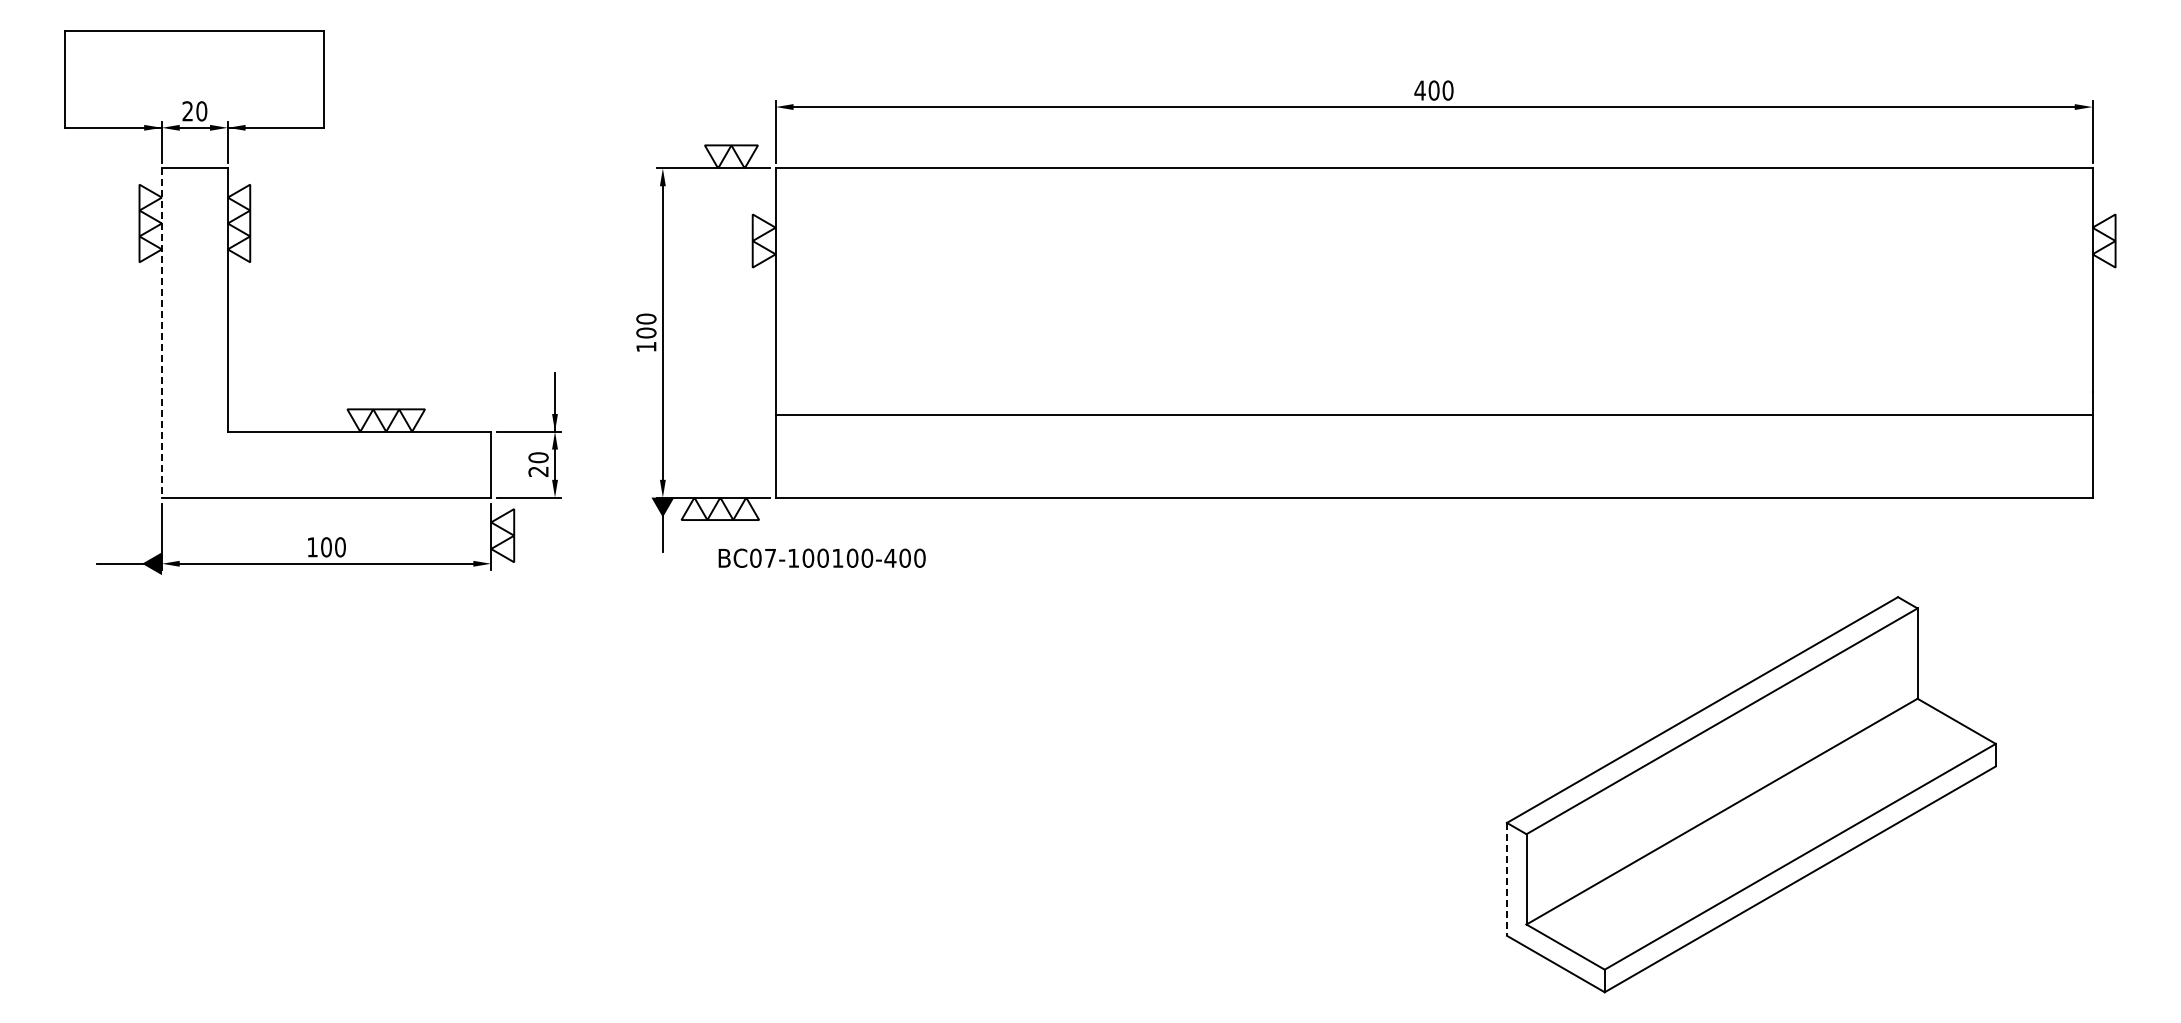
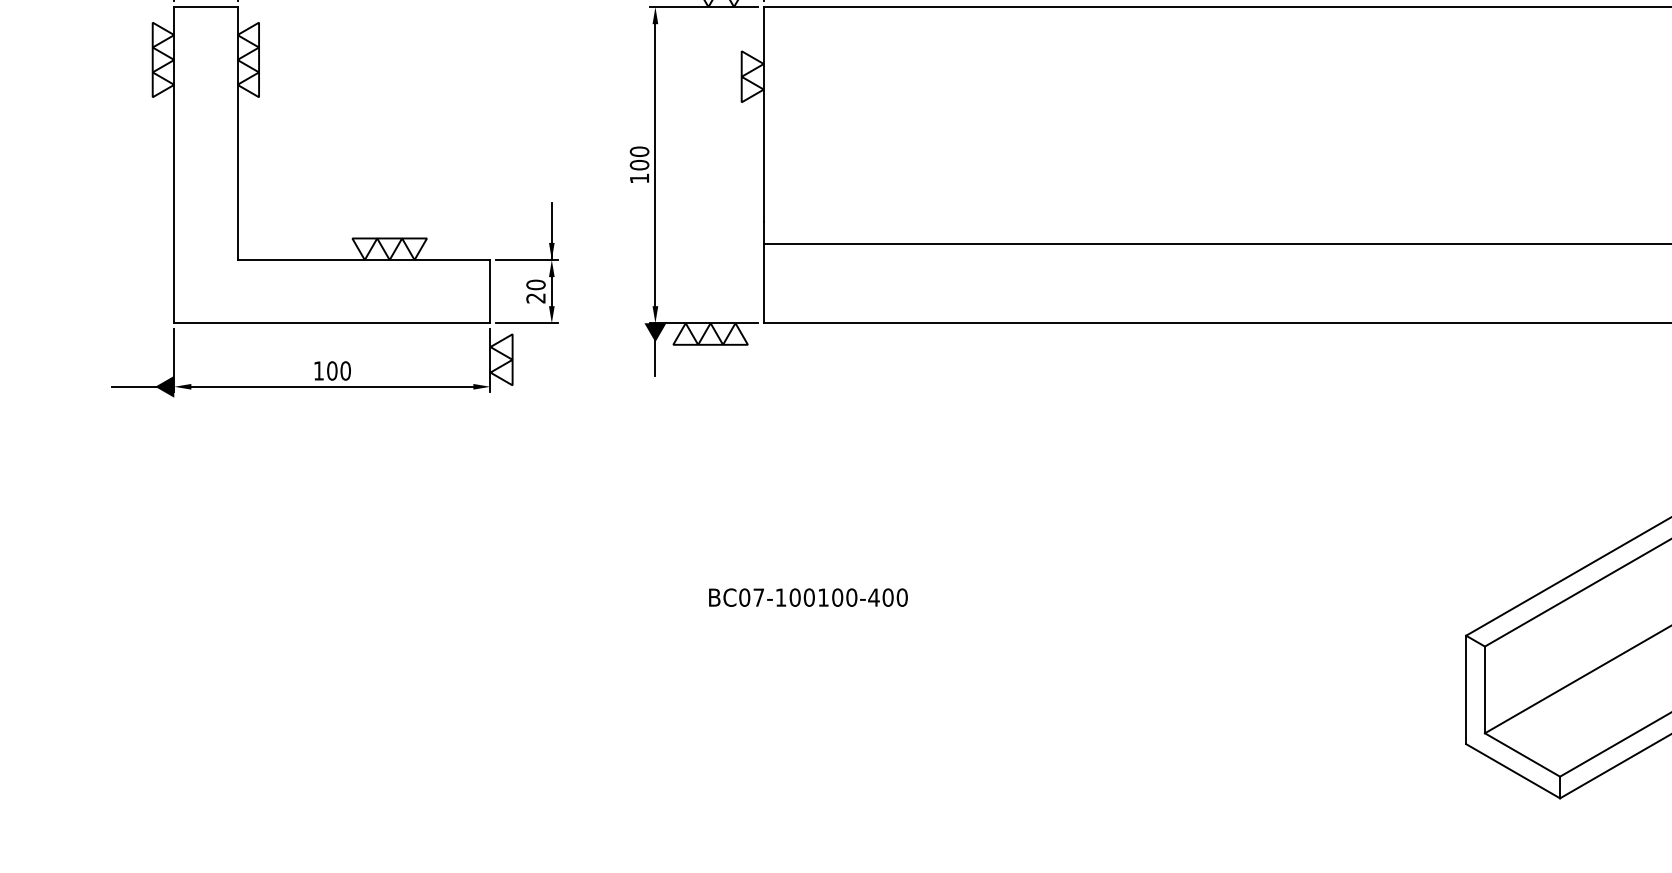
line: (161, 333) -> (173, 165), dashed -> solid
text: (821, 557) -> (807, 596), moved
line: (1506, 879) -> (1465, 690), dashed -> solid

